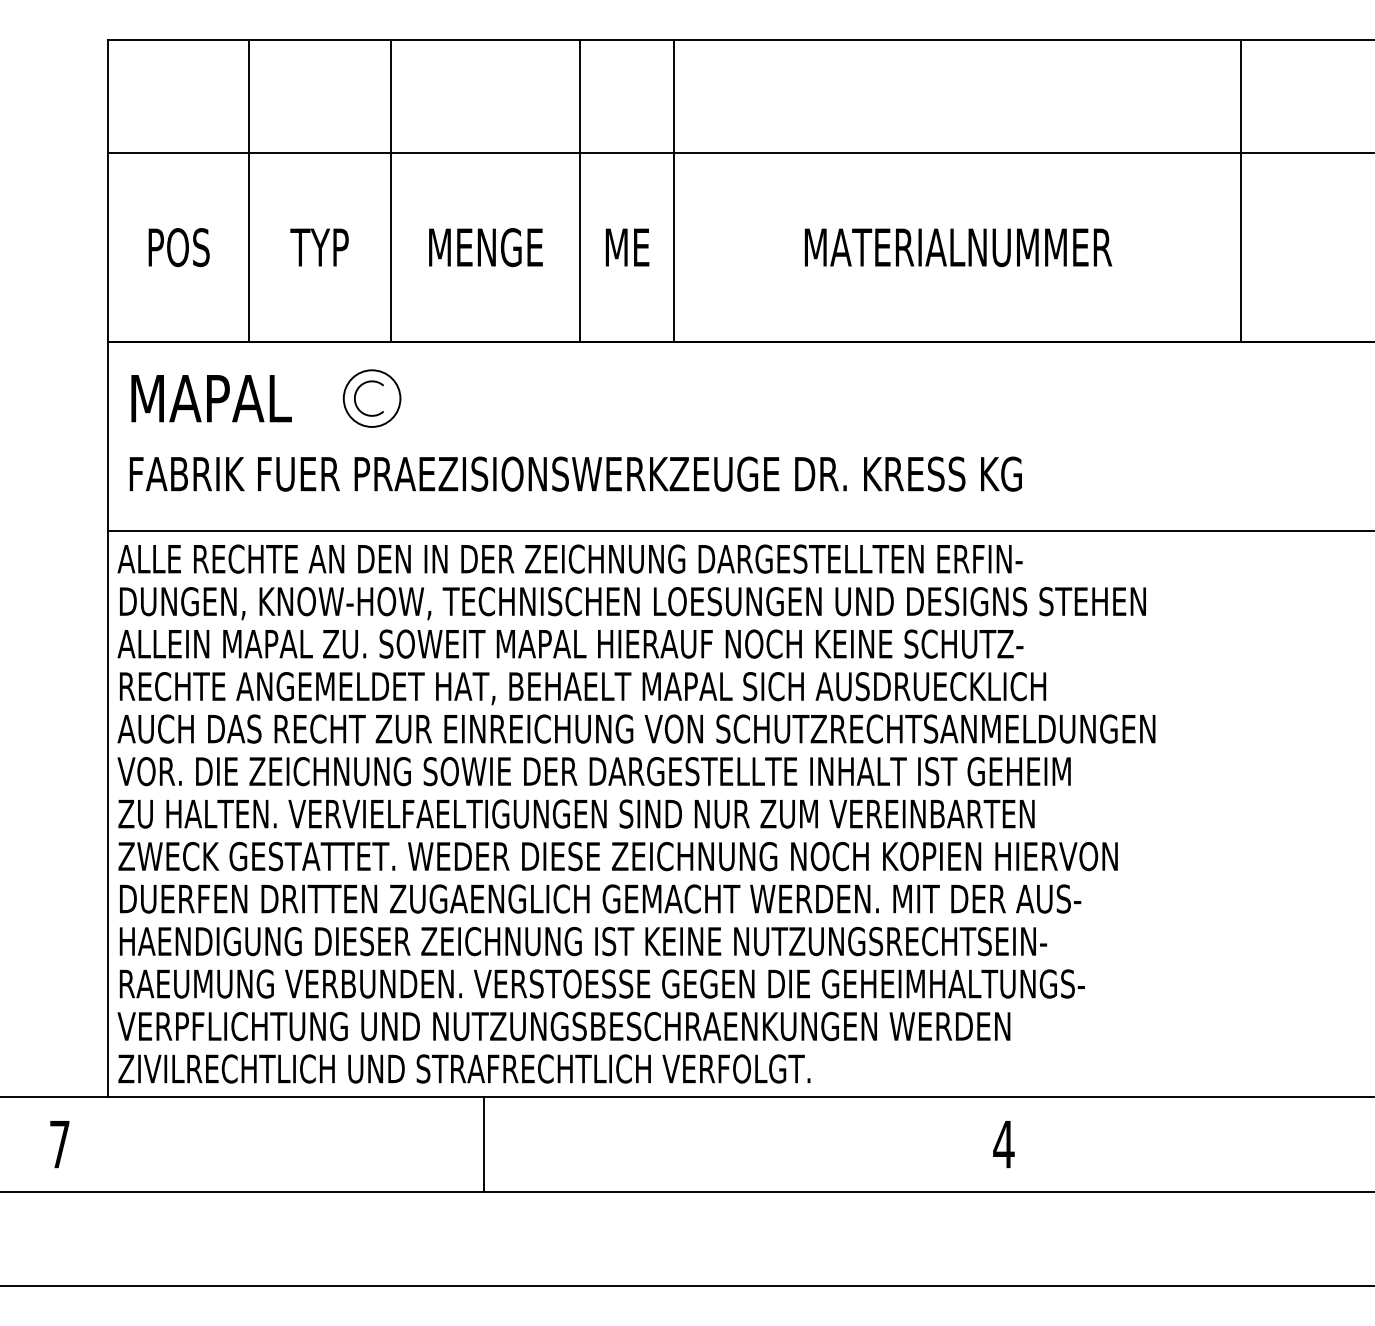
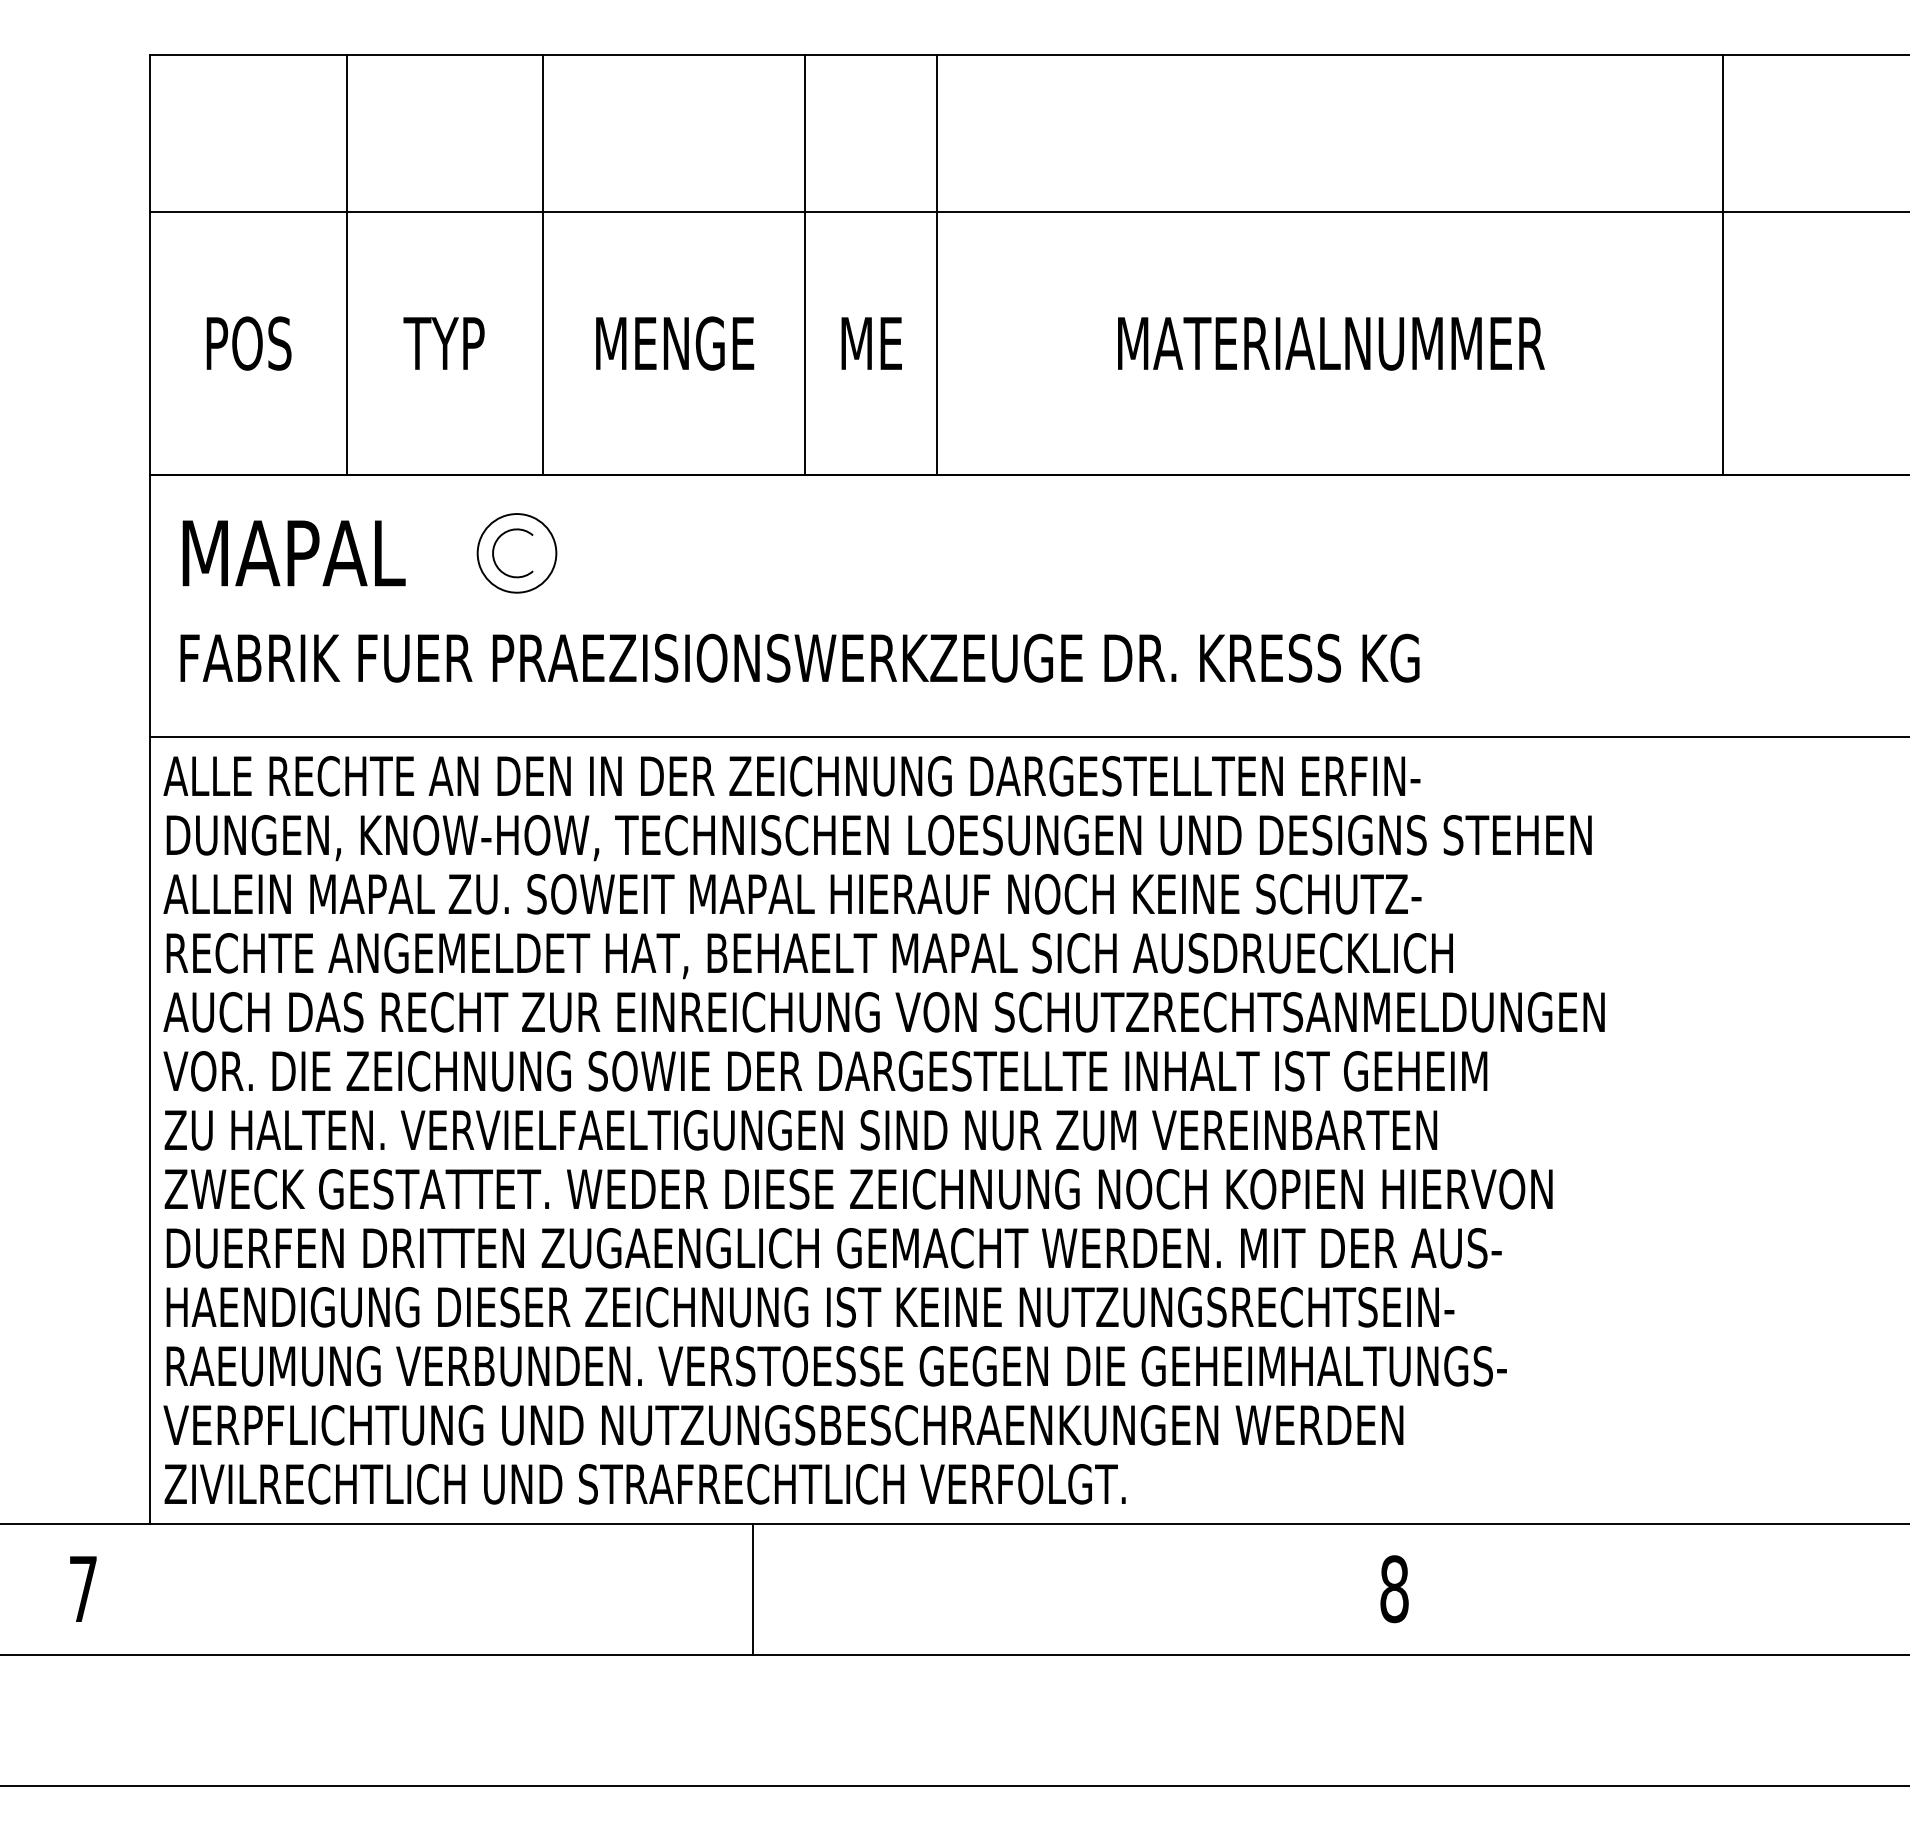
line: (484, 1144) -> (753, 1588), moved
text: (1003, 1144) -> (1394, 1589), 4 -> 8

